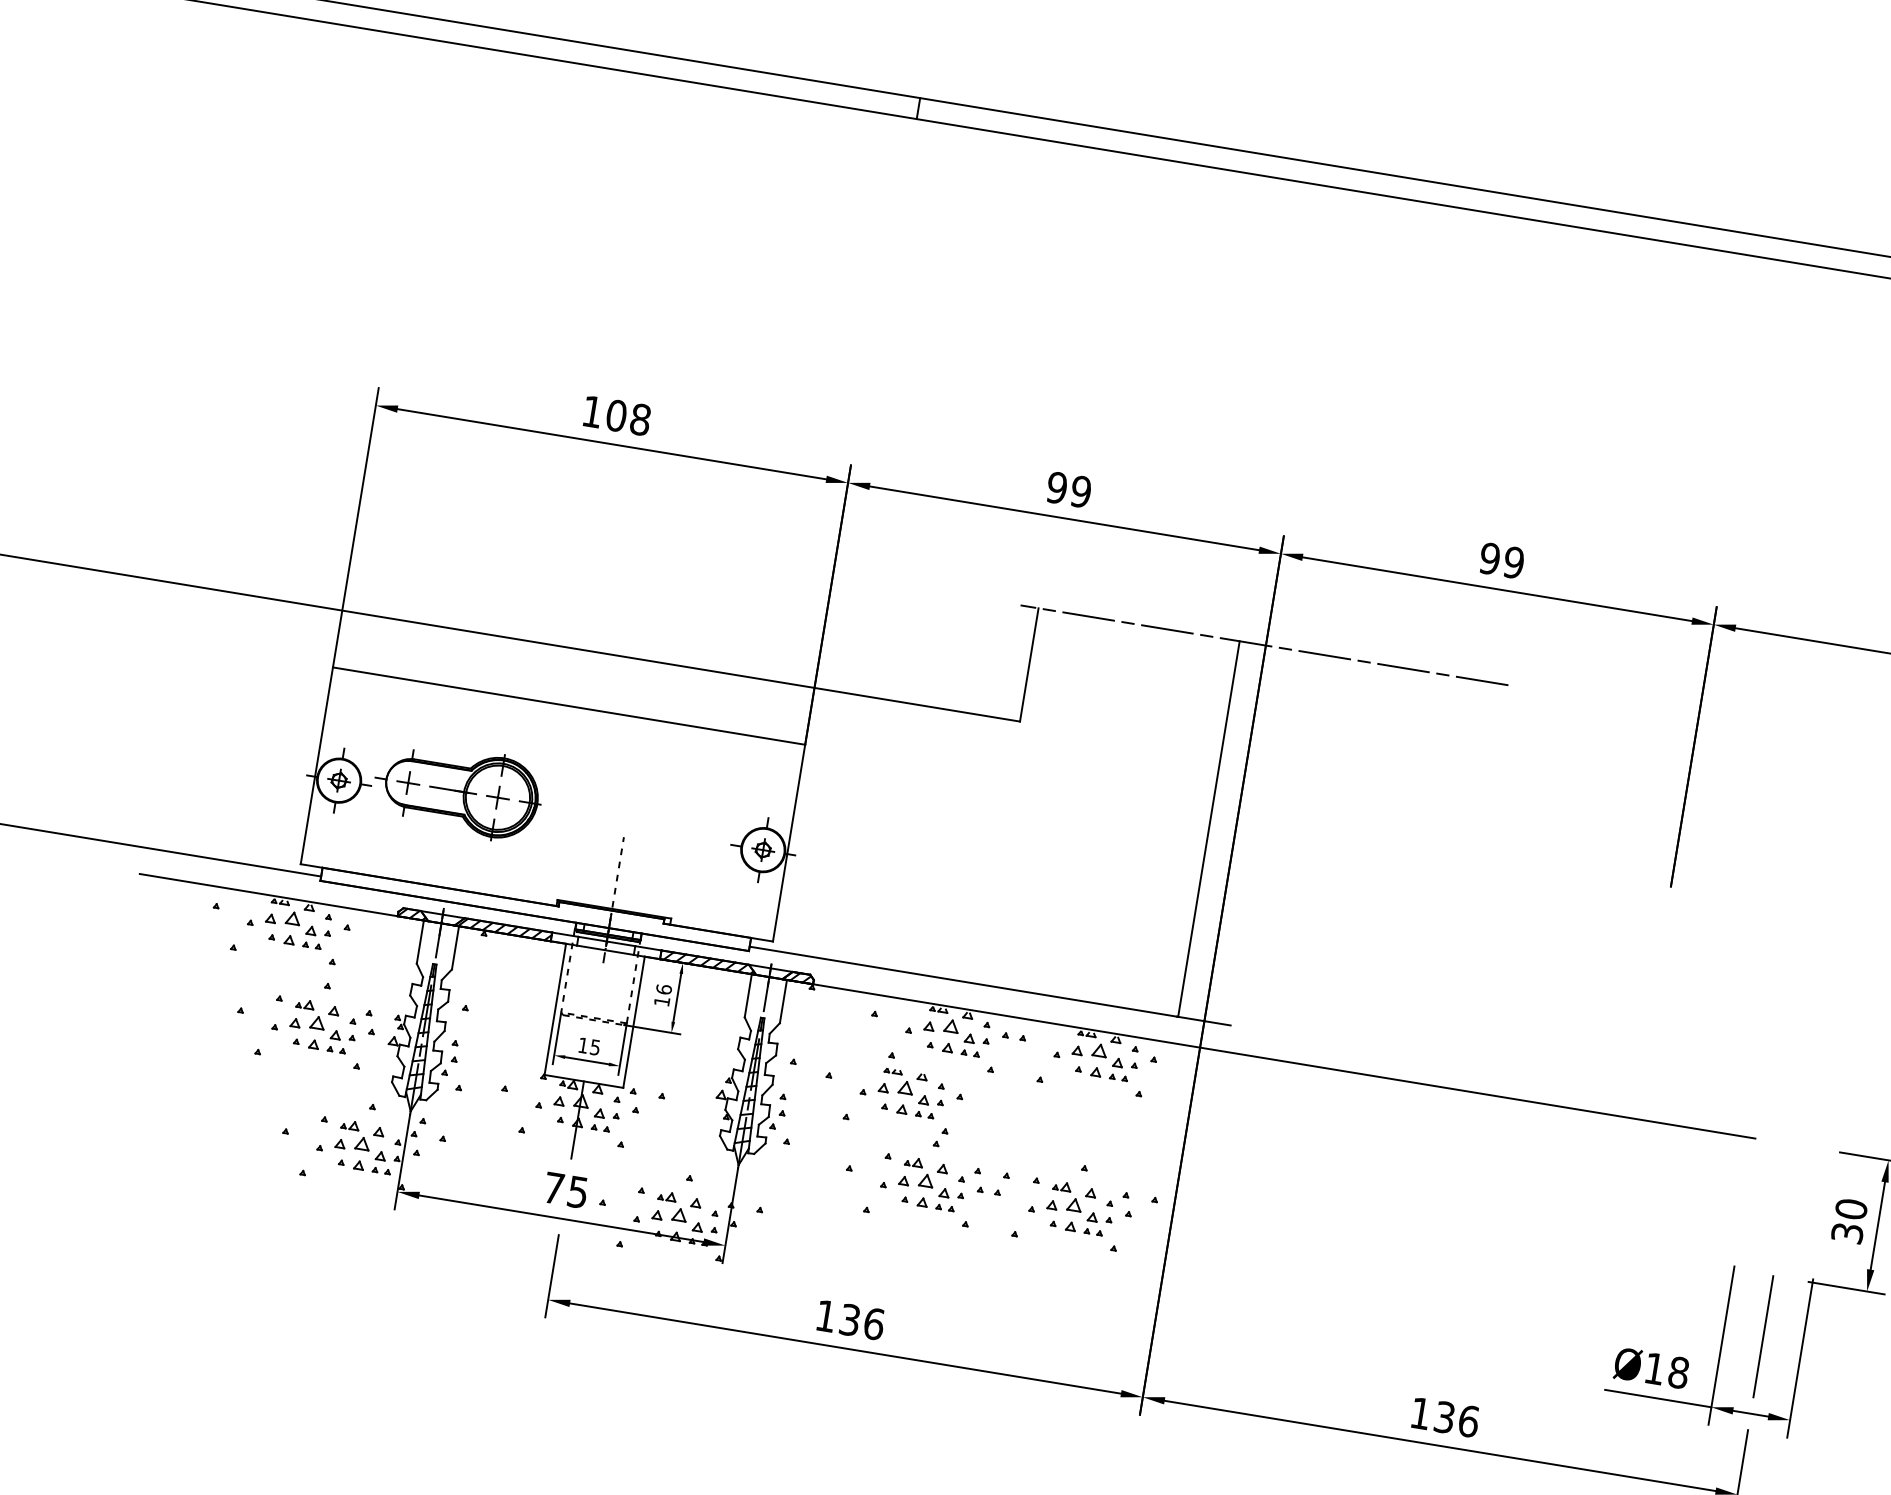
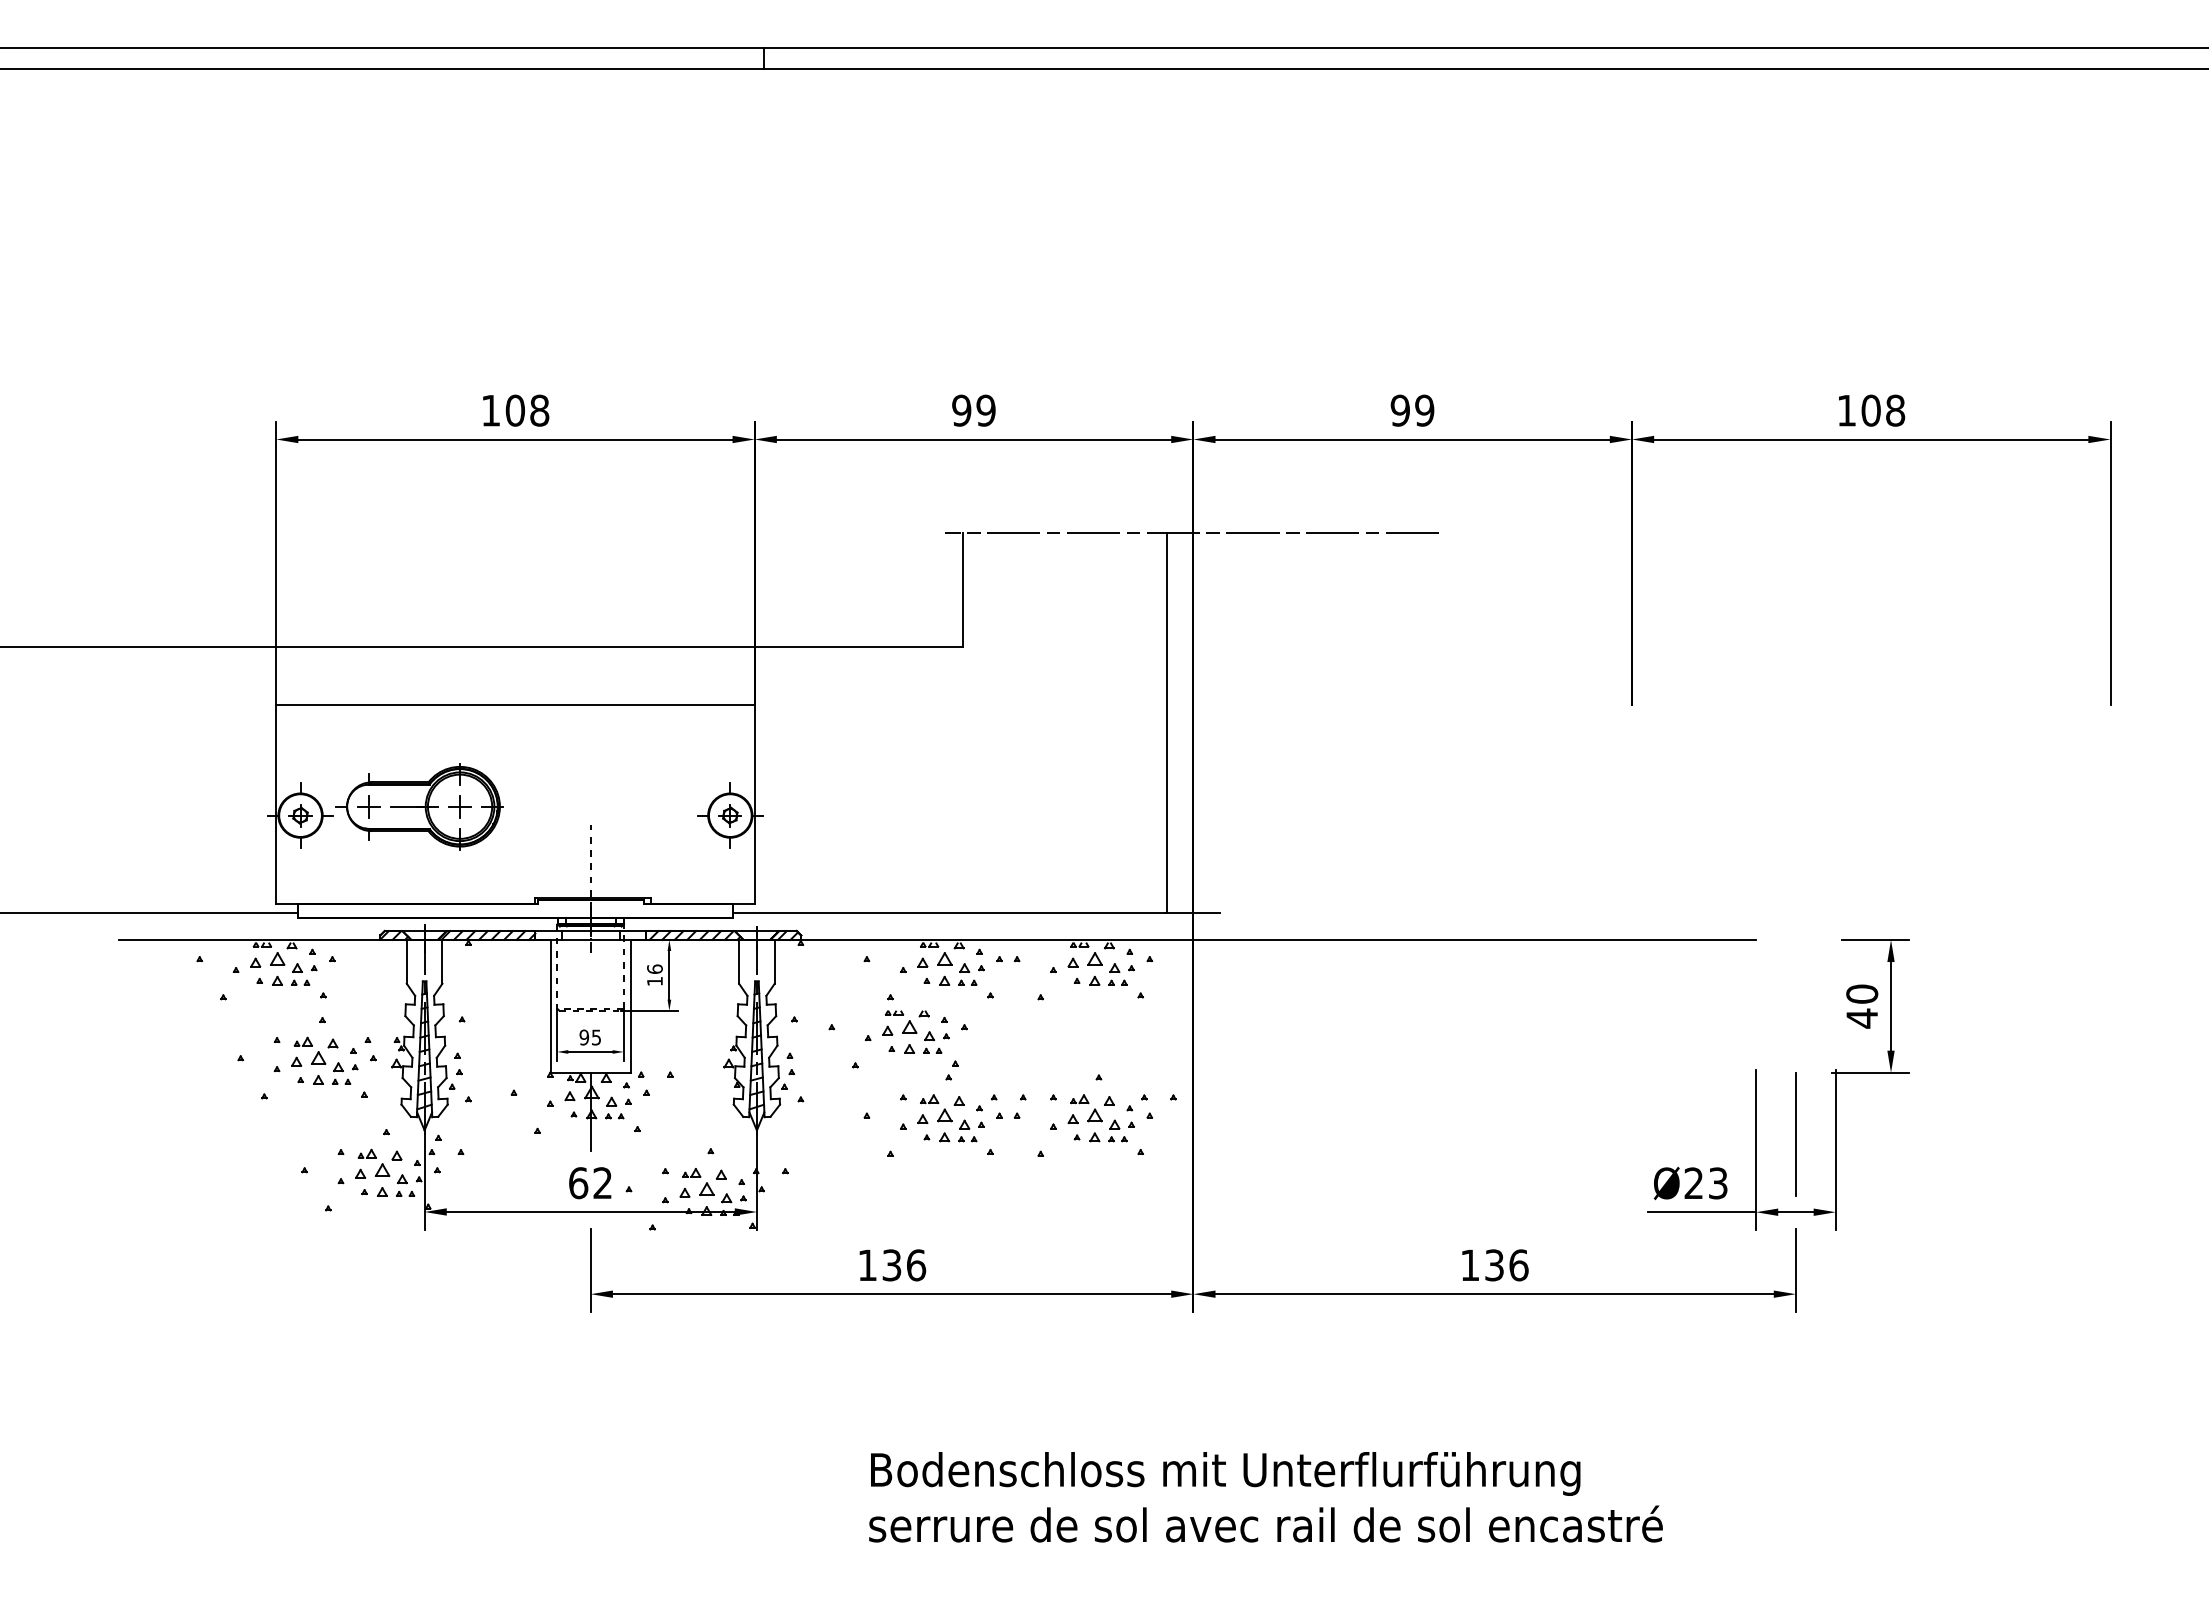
text: (583, 1045) -> (584, 1037), 15 -> 95
text: (565, 1190) -> (590, 1183), 75 -> 62
text: (1847, 1233) -> (1862, 1018), 30 -> 40
text: (1666, 1370) -> (1705, 1183), Ø18 -> Ø23

